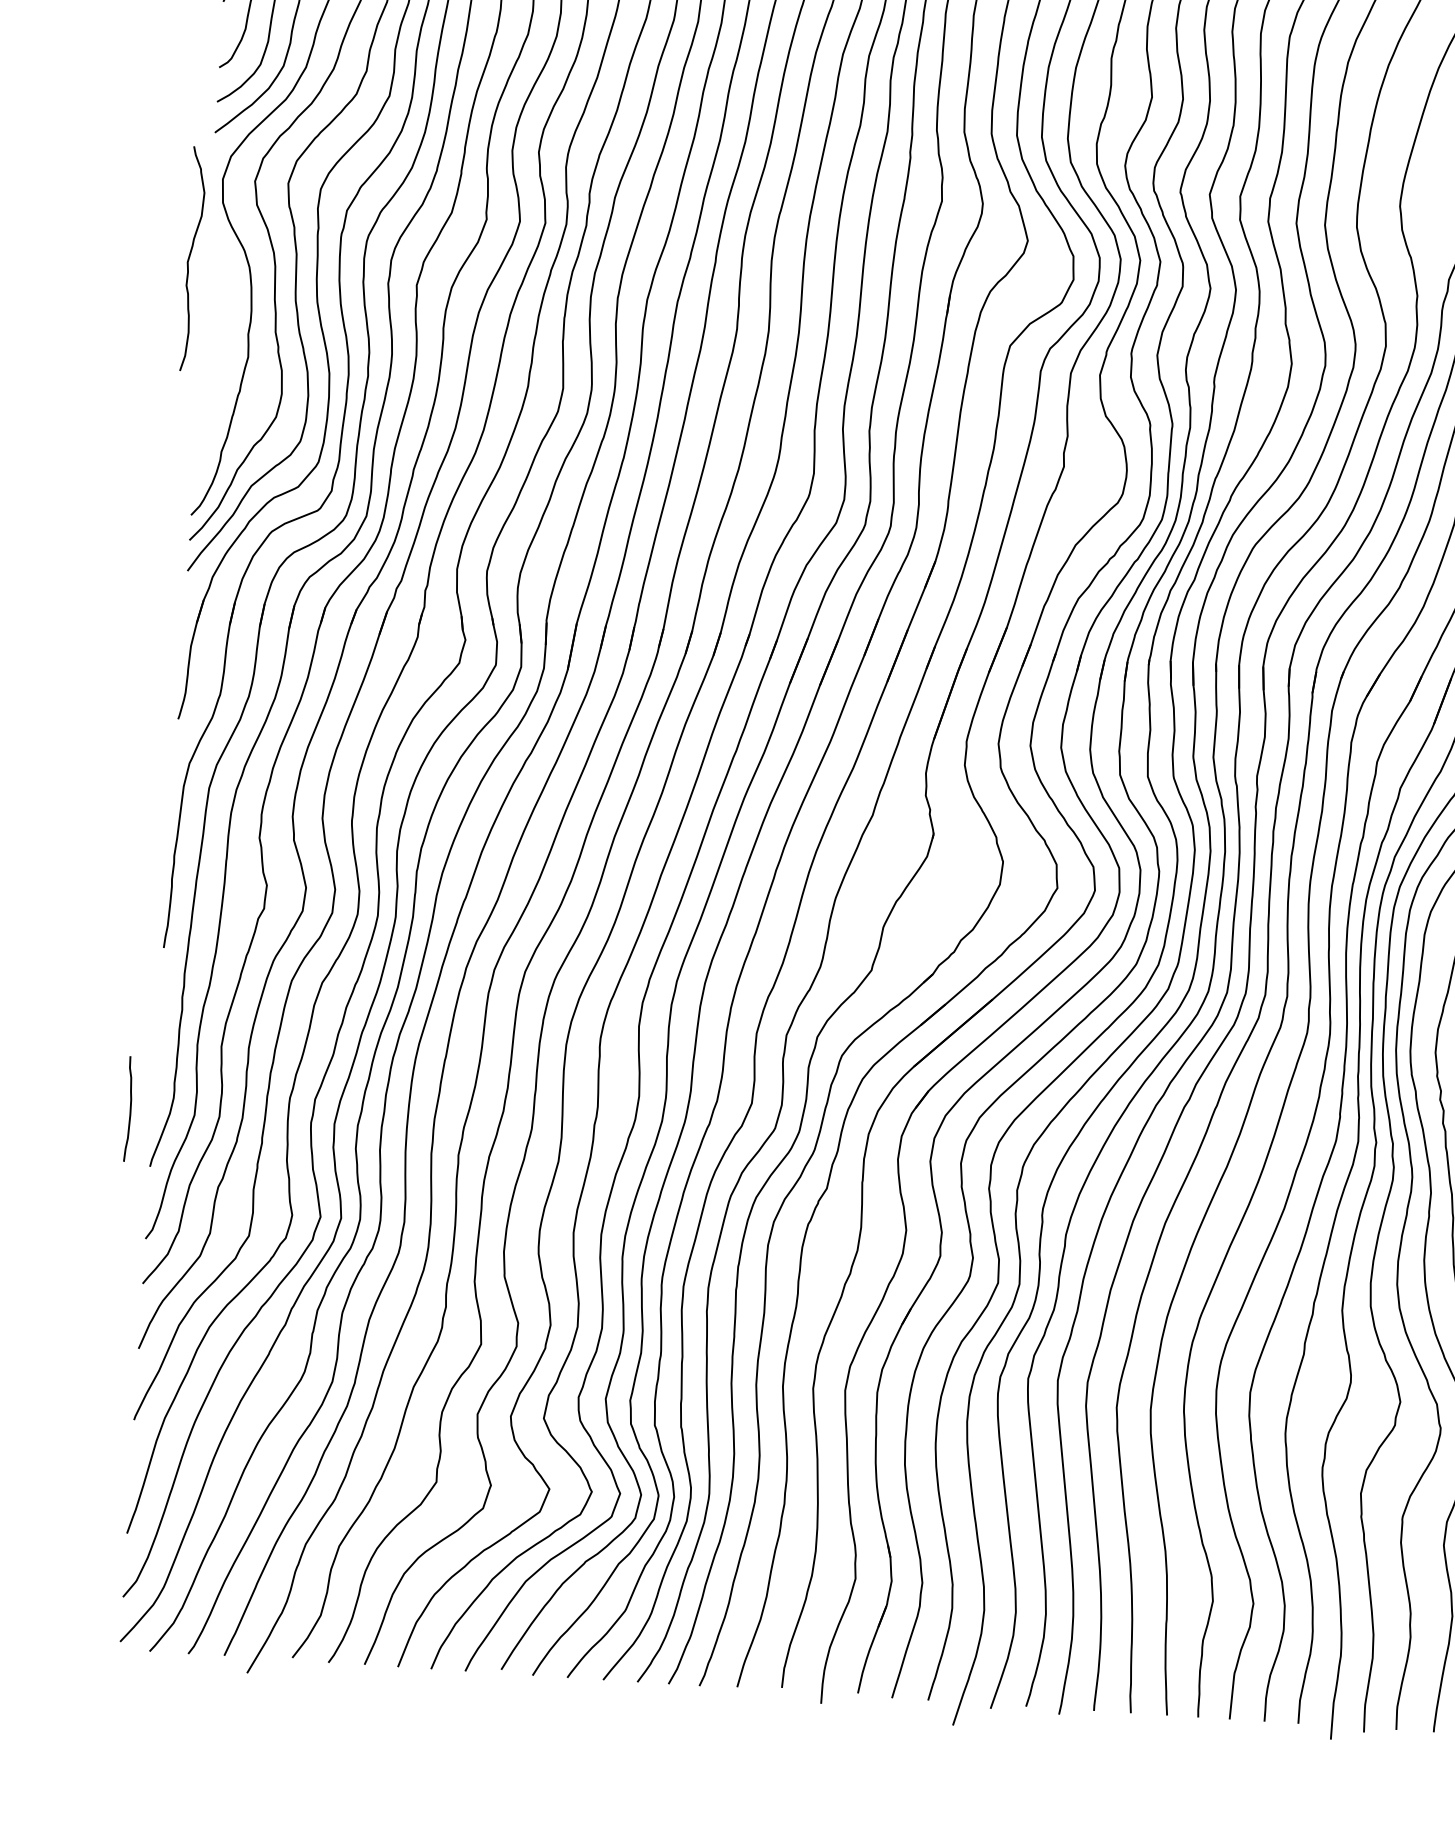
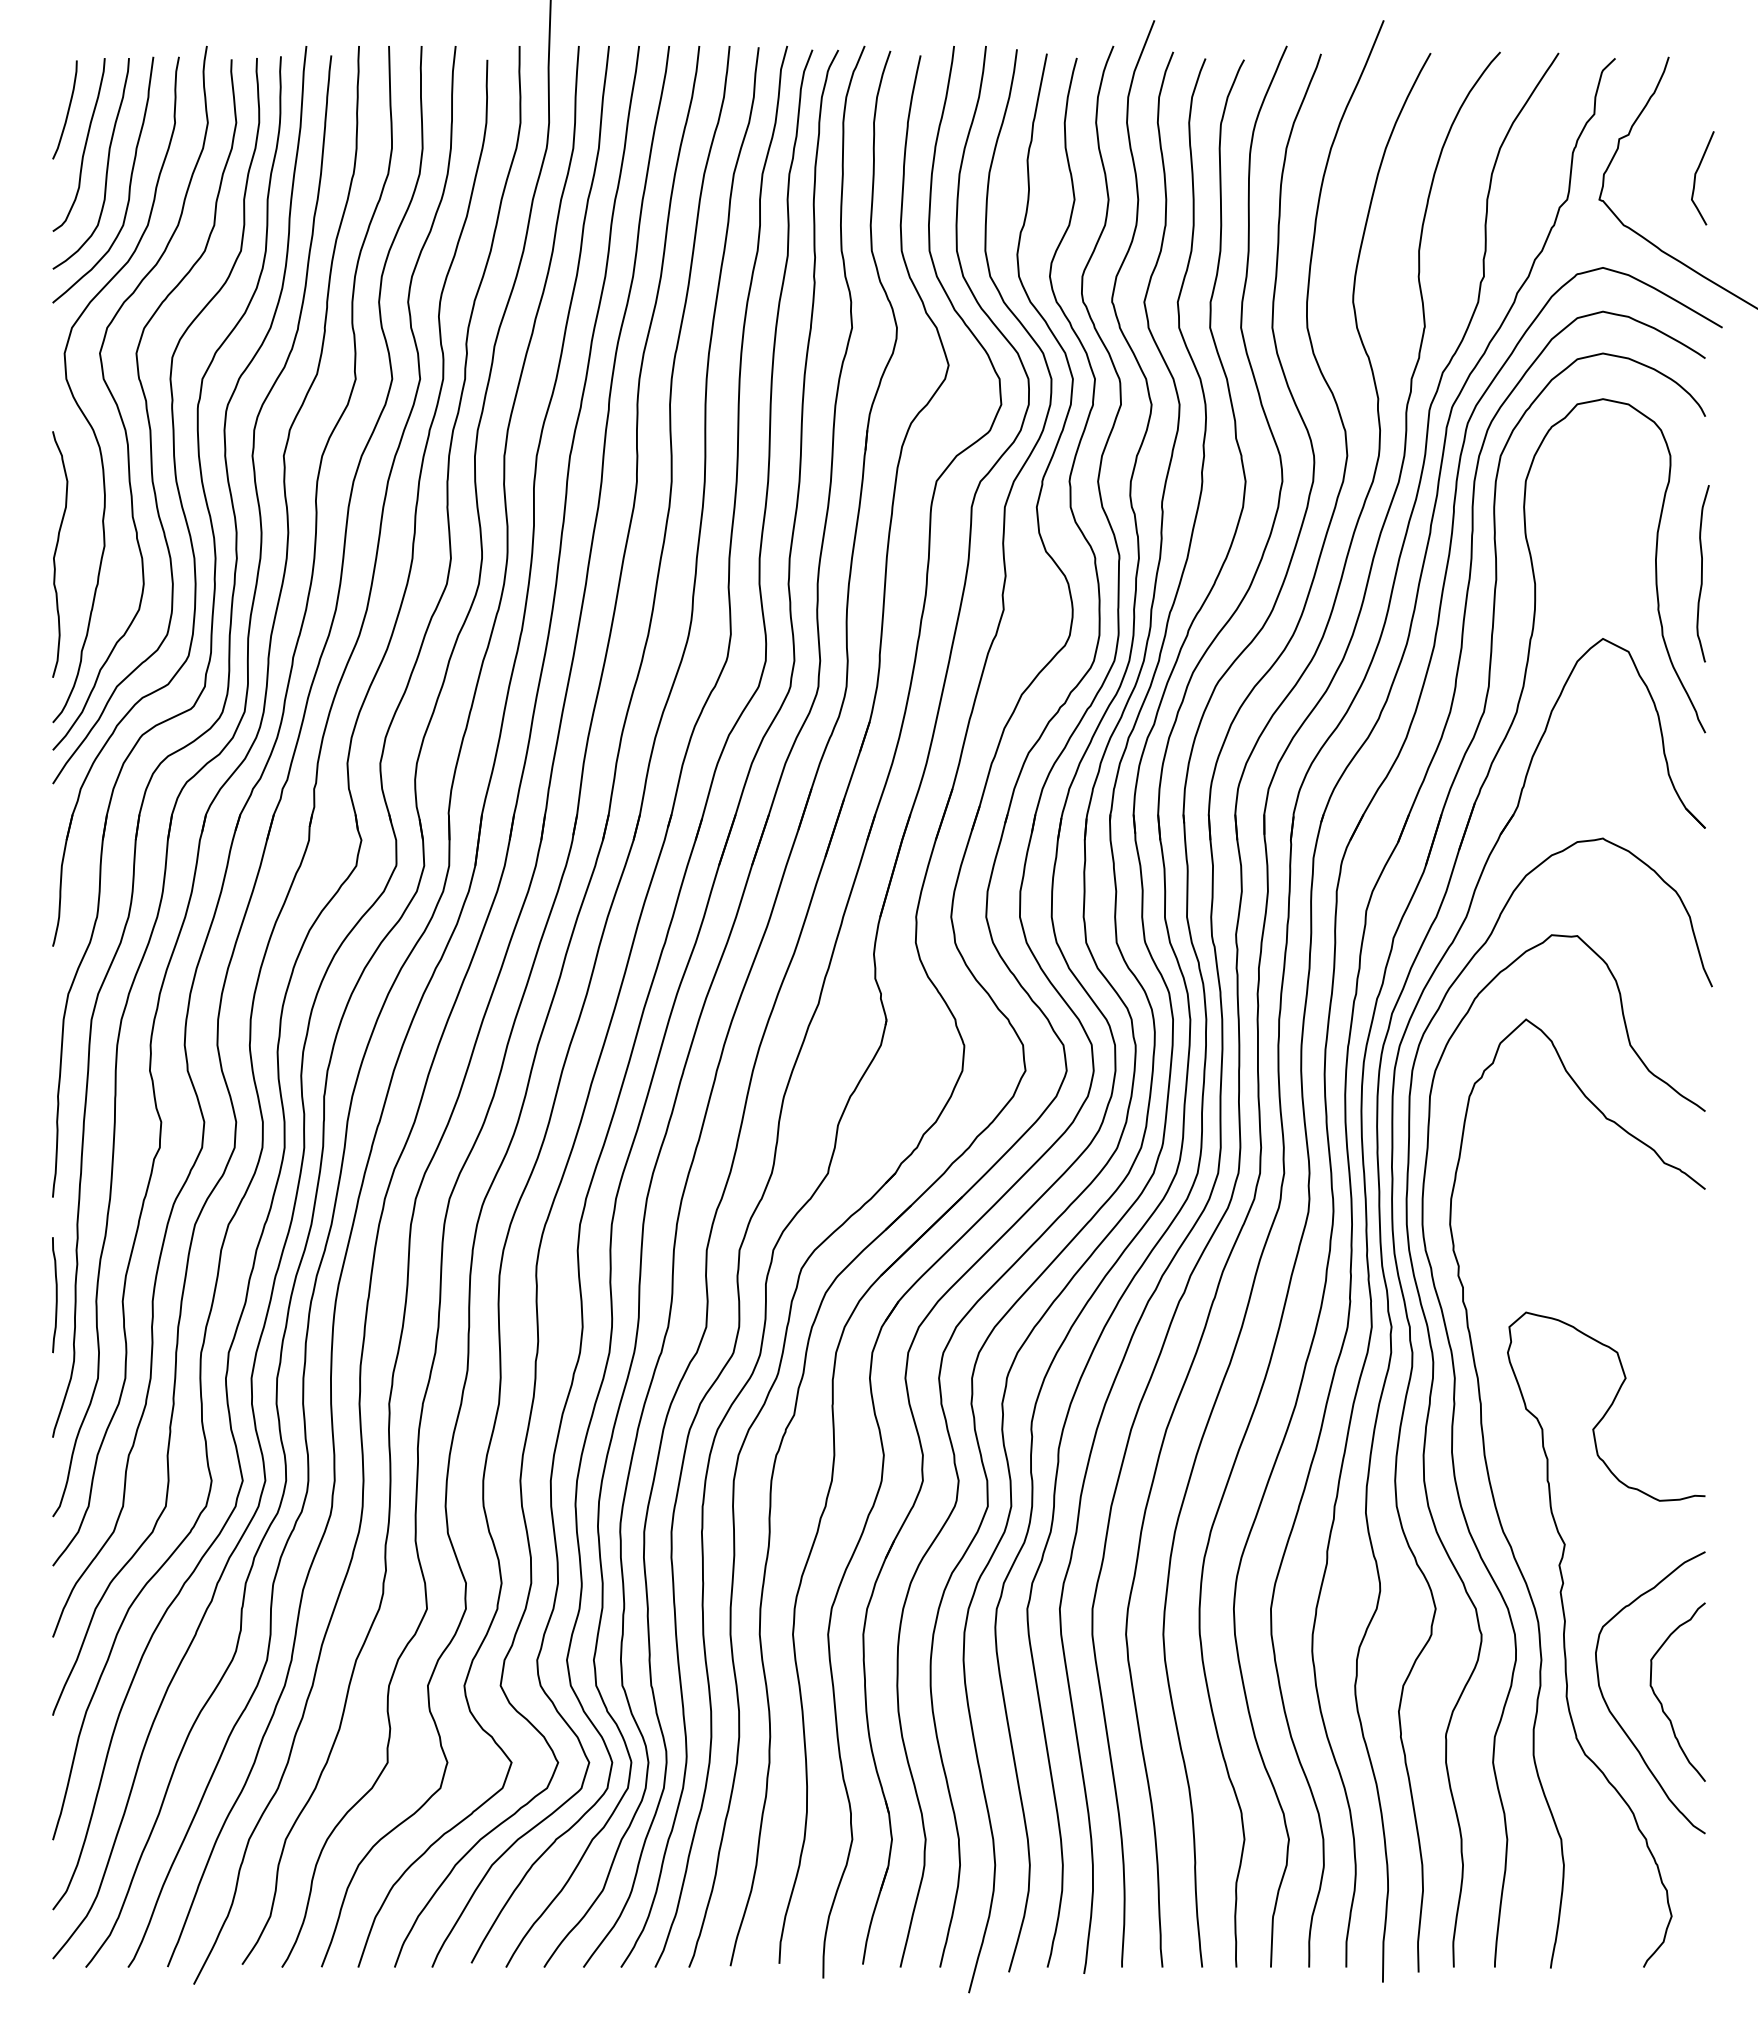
curve: (190, 256) -> (56, 552), moved
curve: (129, 1109) -> (55, 1295), moved

